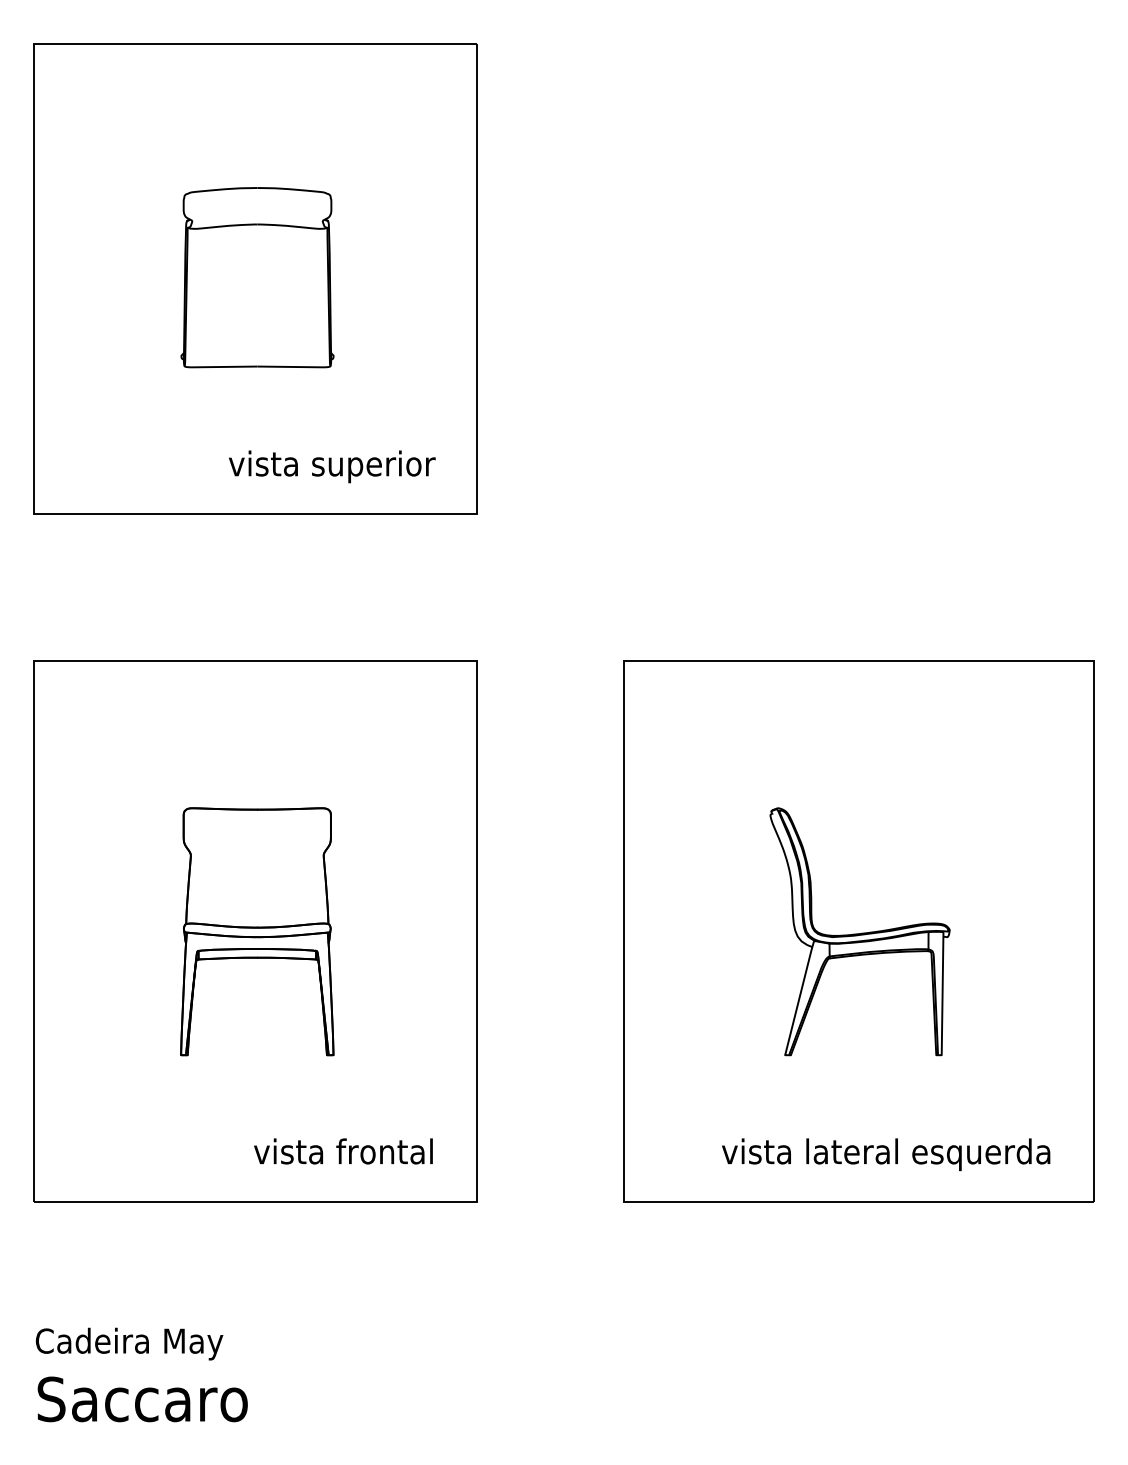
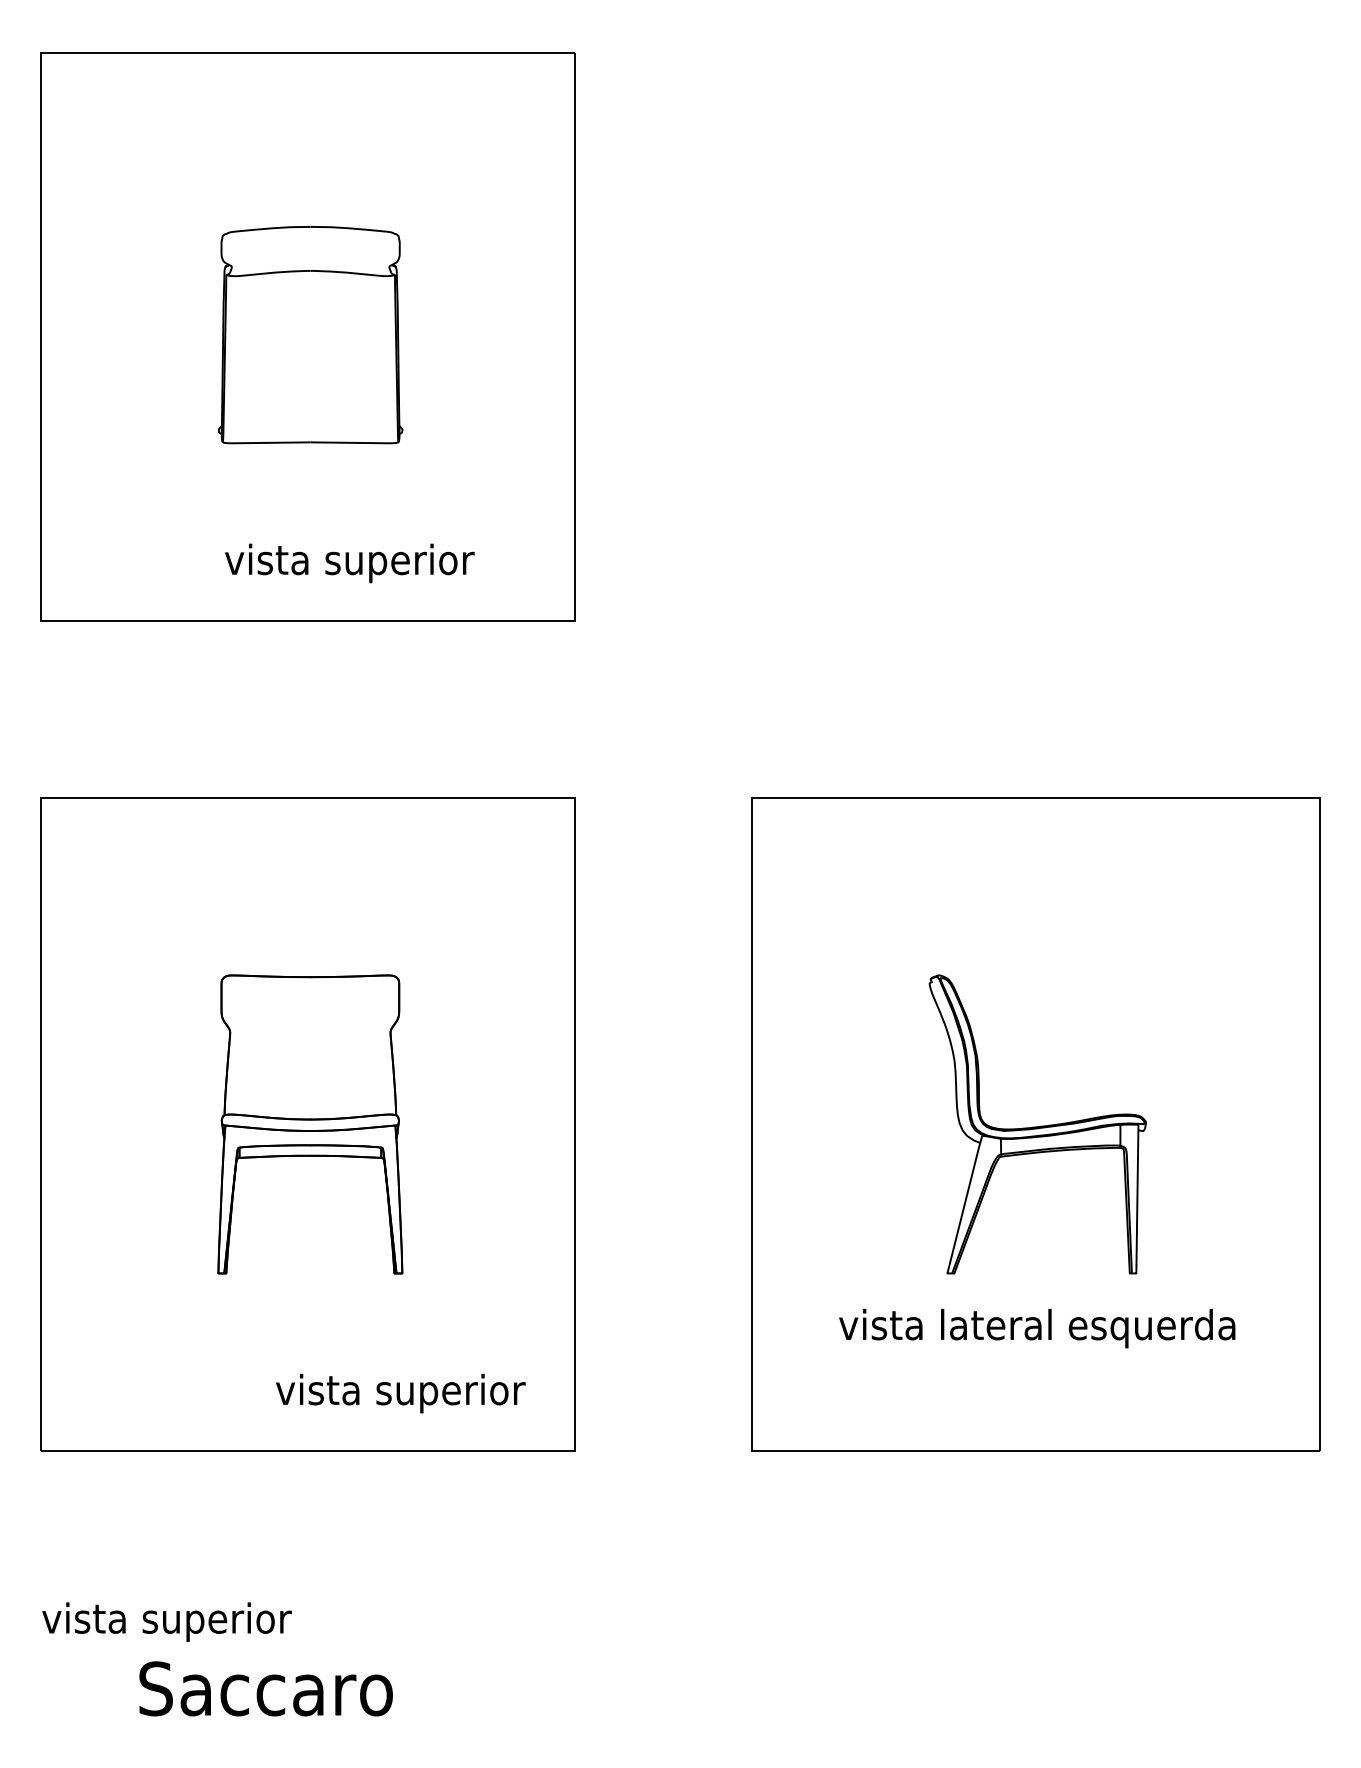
text: (331, 466) -> (349, 563), moved
text: (331, 1154) -> (400, 1393), vista frontal -> vista superior
text: (886, 1154) -> (1037, 1328), moved
text: (138, 1343) -> (166, 1621), Cadeira May -> vista superior
text: (142, 1399) -> (265, 1688), moved

